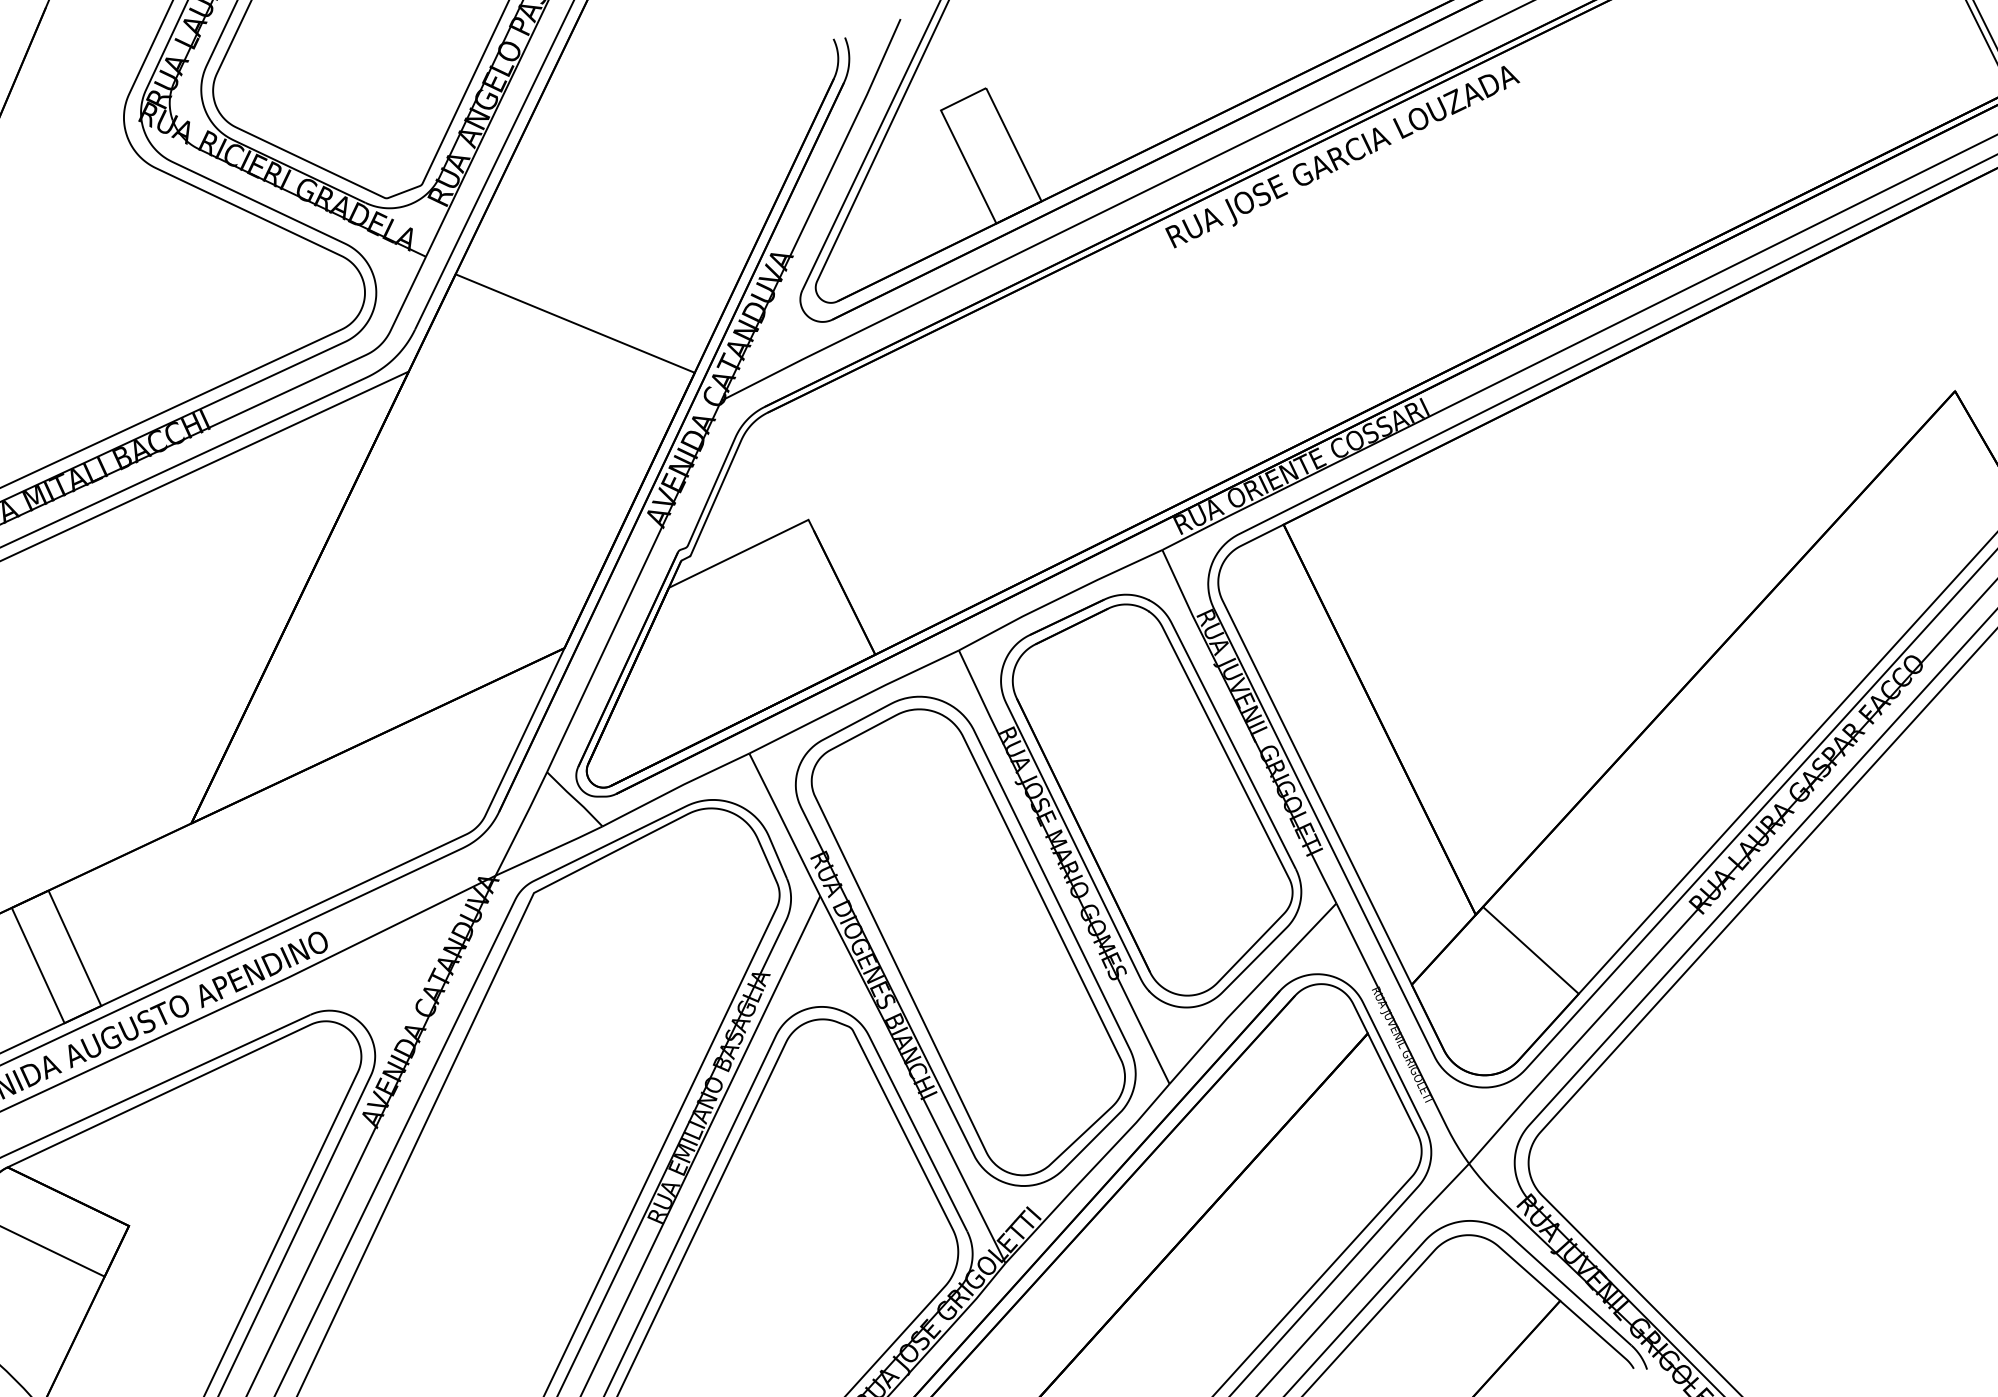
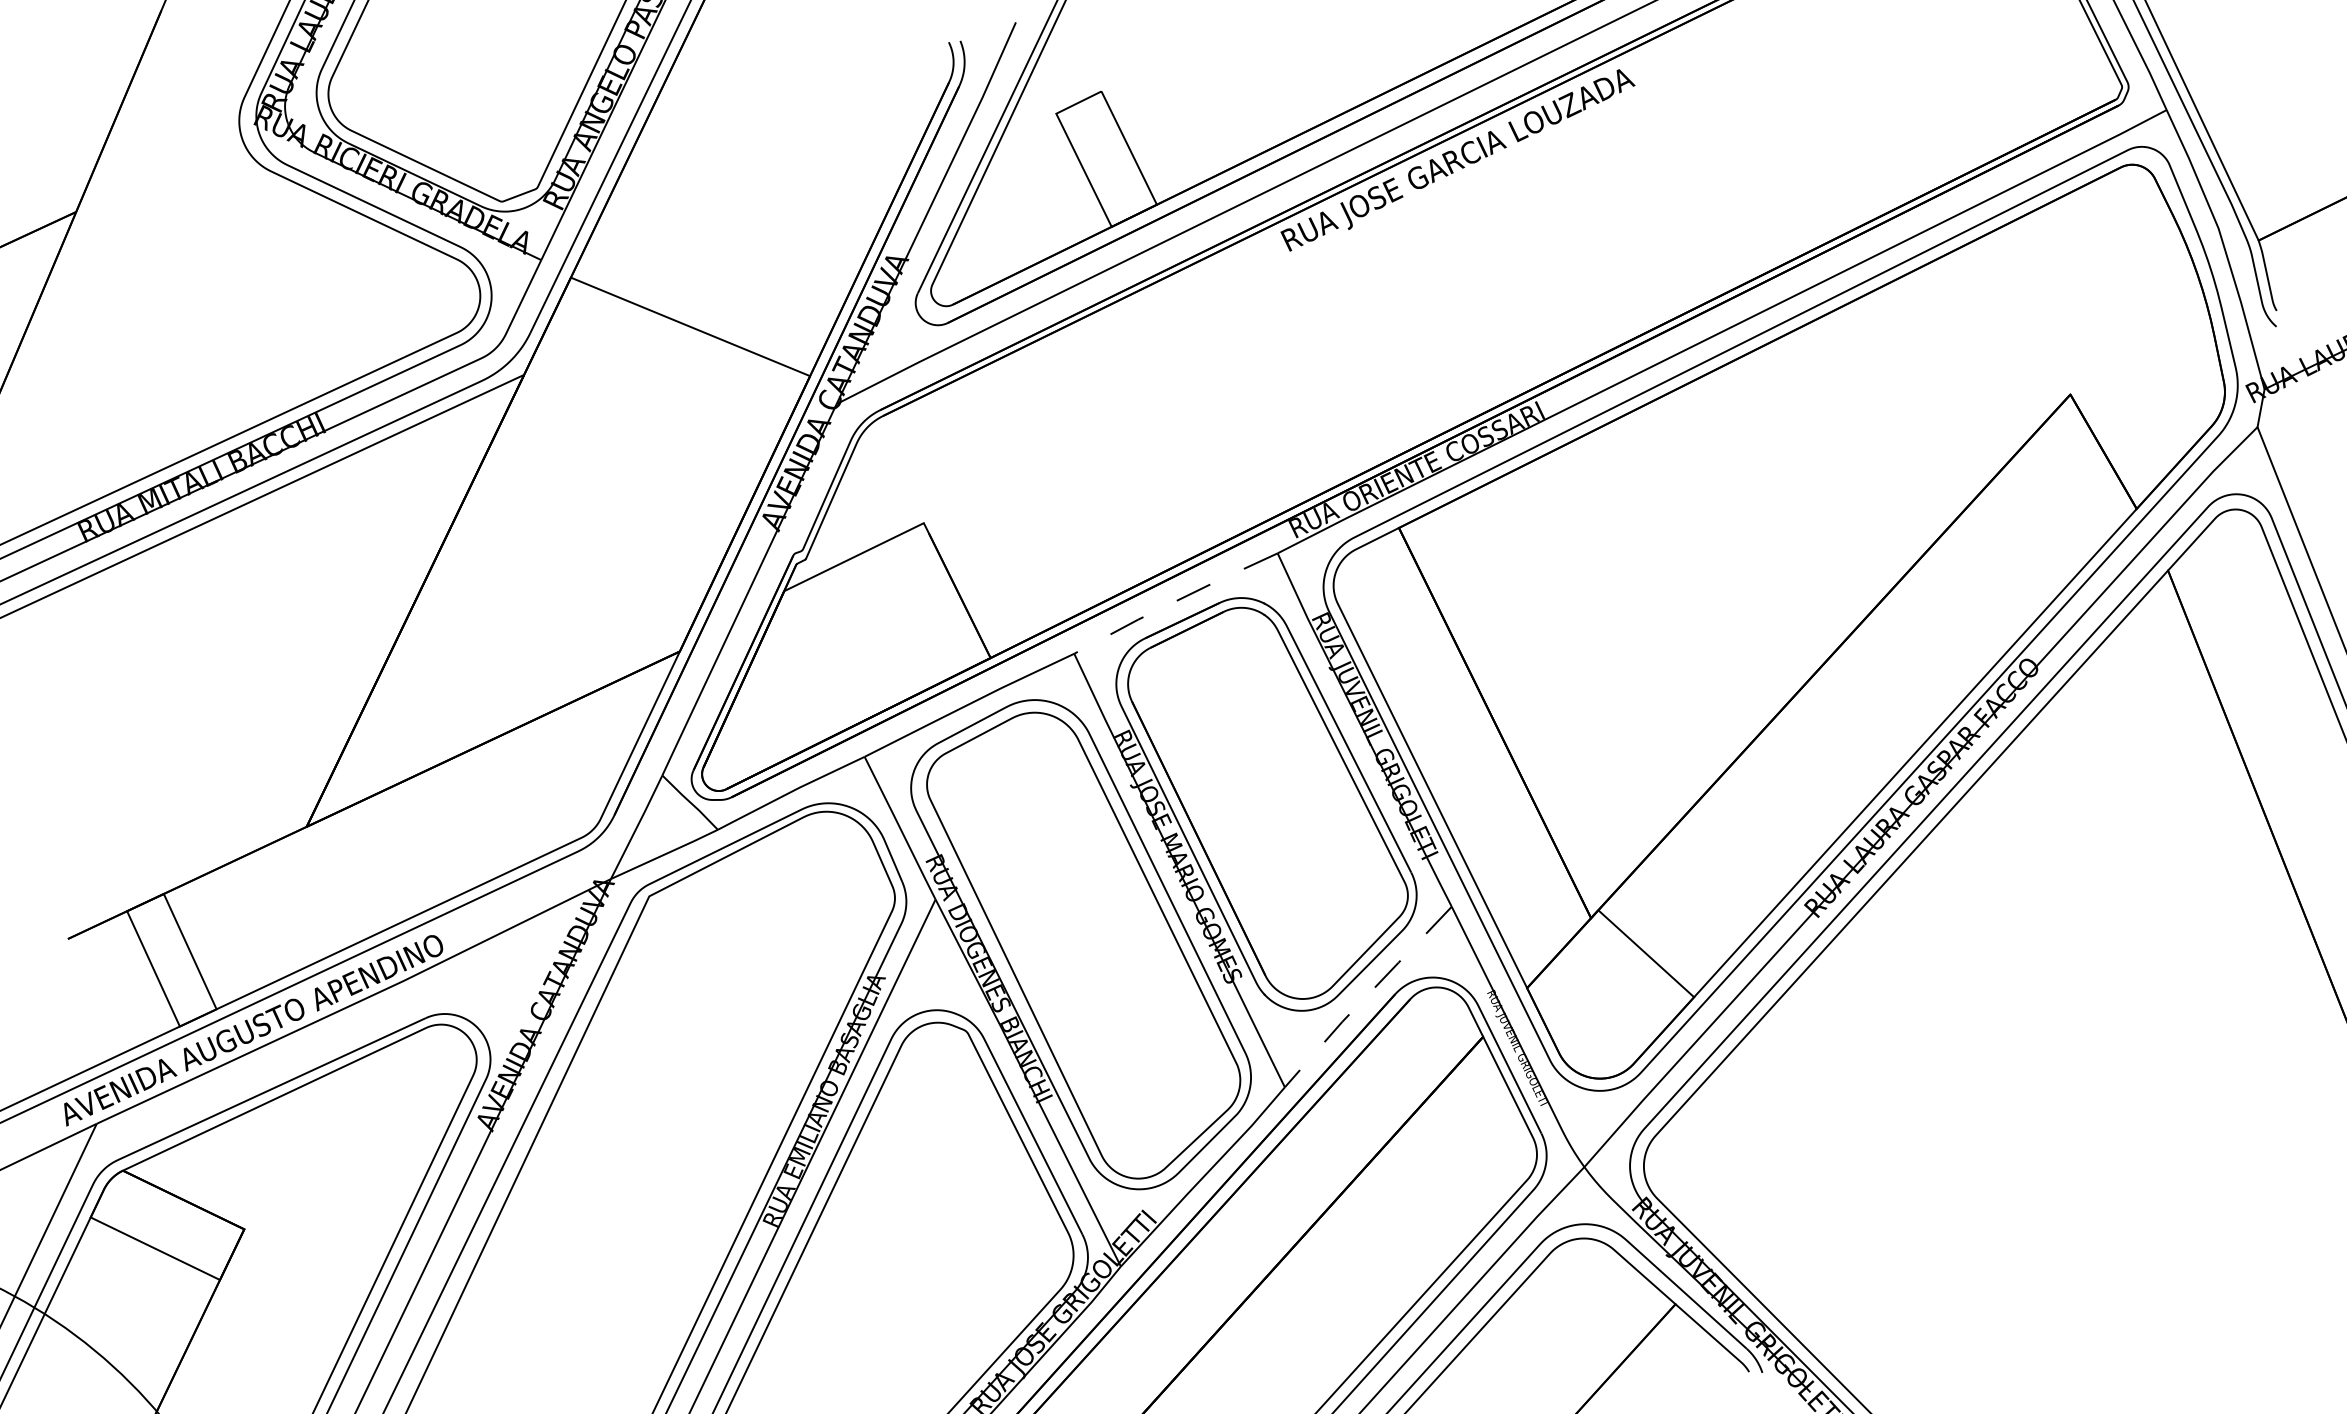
line: (1059, 598) -> (1174, 601), solid -> dashed
line: (1252, 992) -> (1367, 995), solid -> dashed

